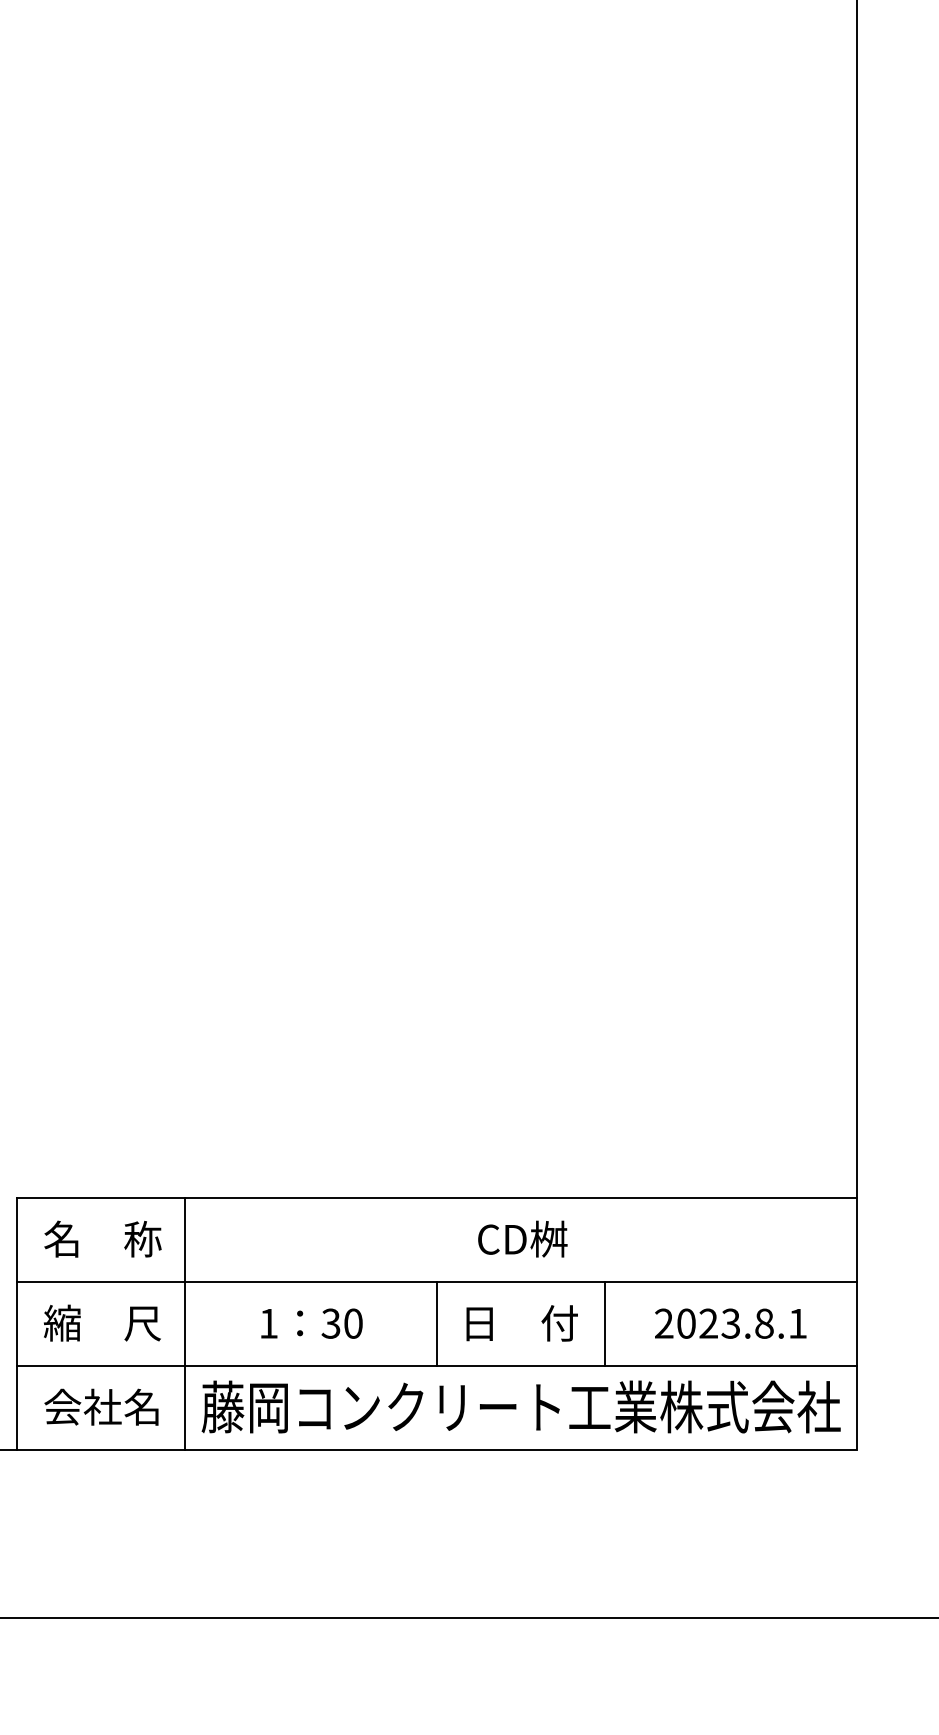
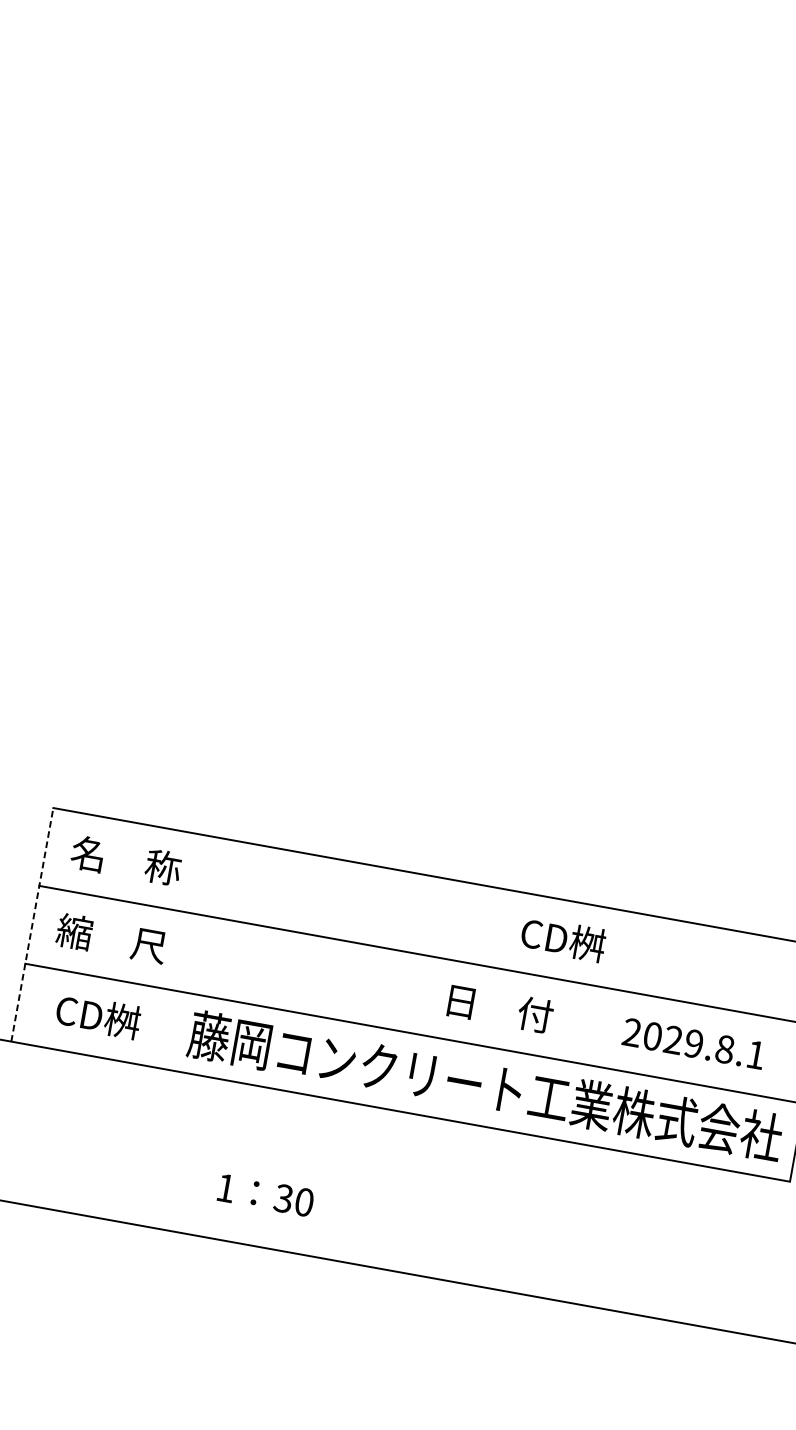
text: (522, 1238) -> (563, 938), moved
line: (16, 1323) -> (32, 924), solid -> dashed
line: (184, 1323) -> (187, 952), removed
text: (311, 1323) -> (265, 1195), moved
line: (437, 1323) -> (422, 994), removed
line: (605, 1323) -> (577, 1022), removed
text: (730, 1323) -> (693, 1043), 2023.8.1 -> 2029.8.1
text: (101, 1406) -> (97, 1015), 会社名 -> CD桝

